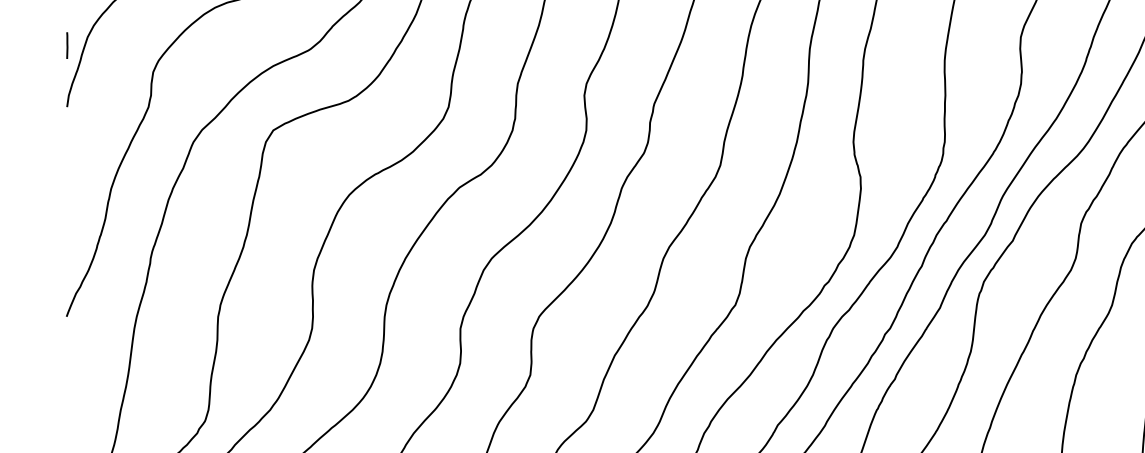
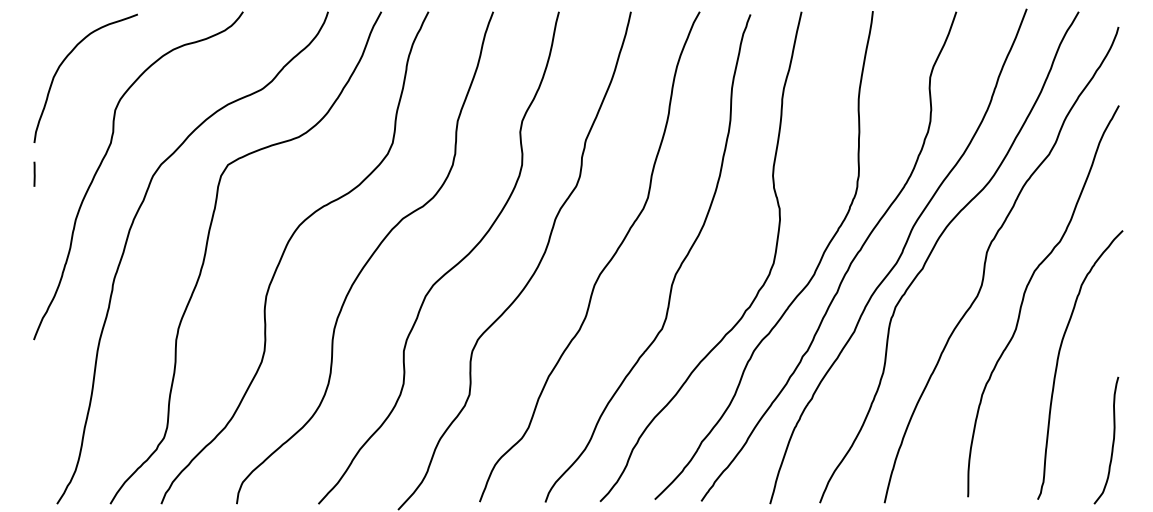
line: (67, 44) -> (34, 173), moved

